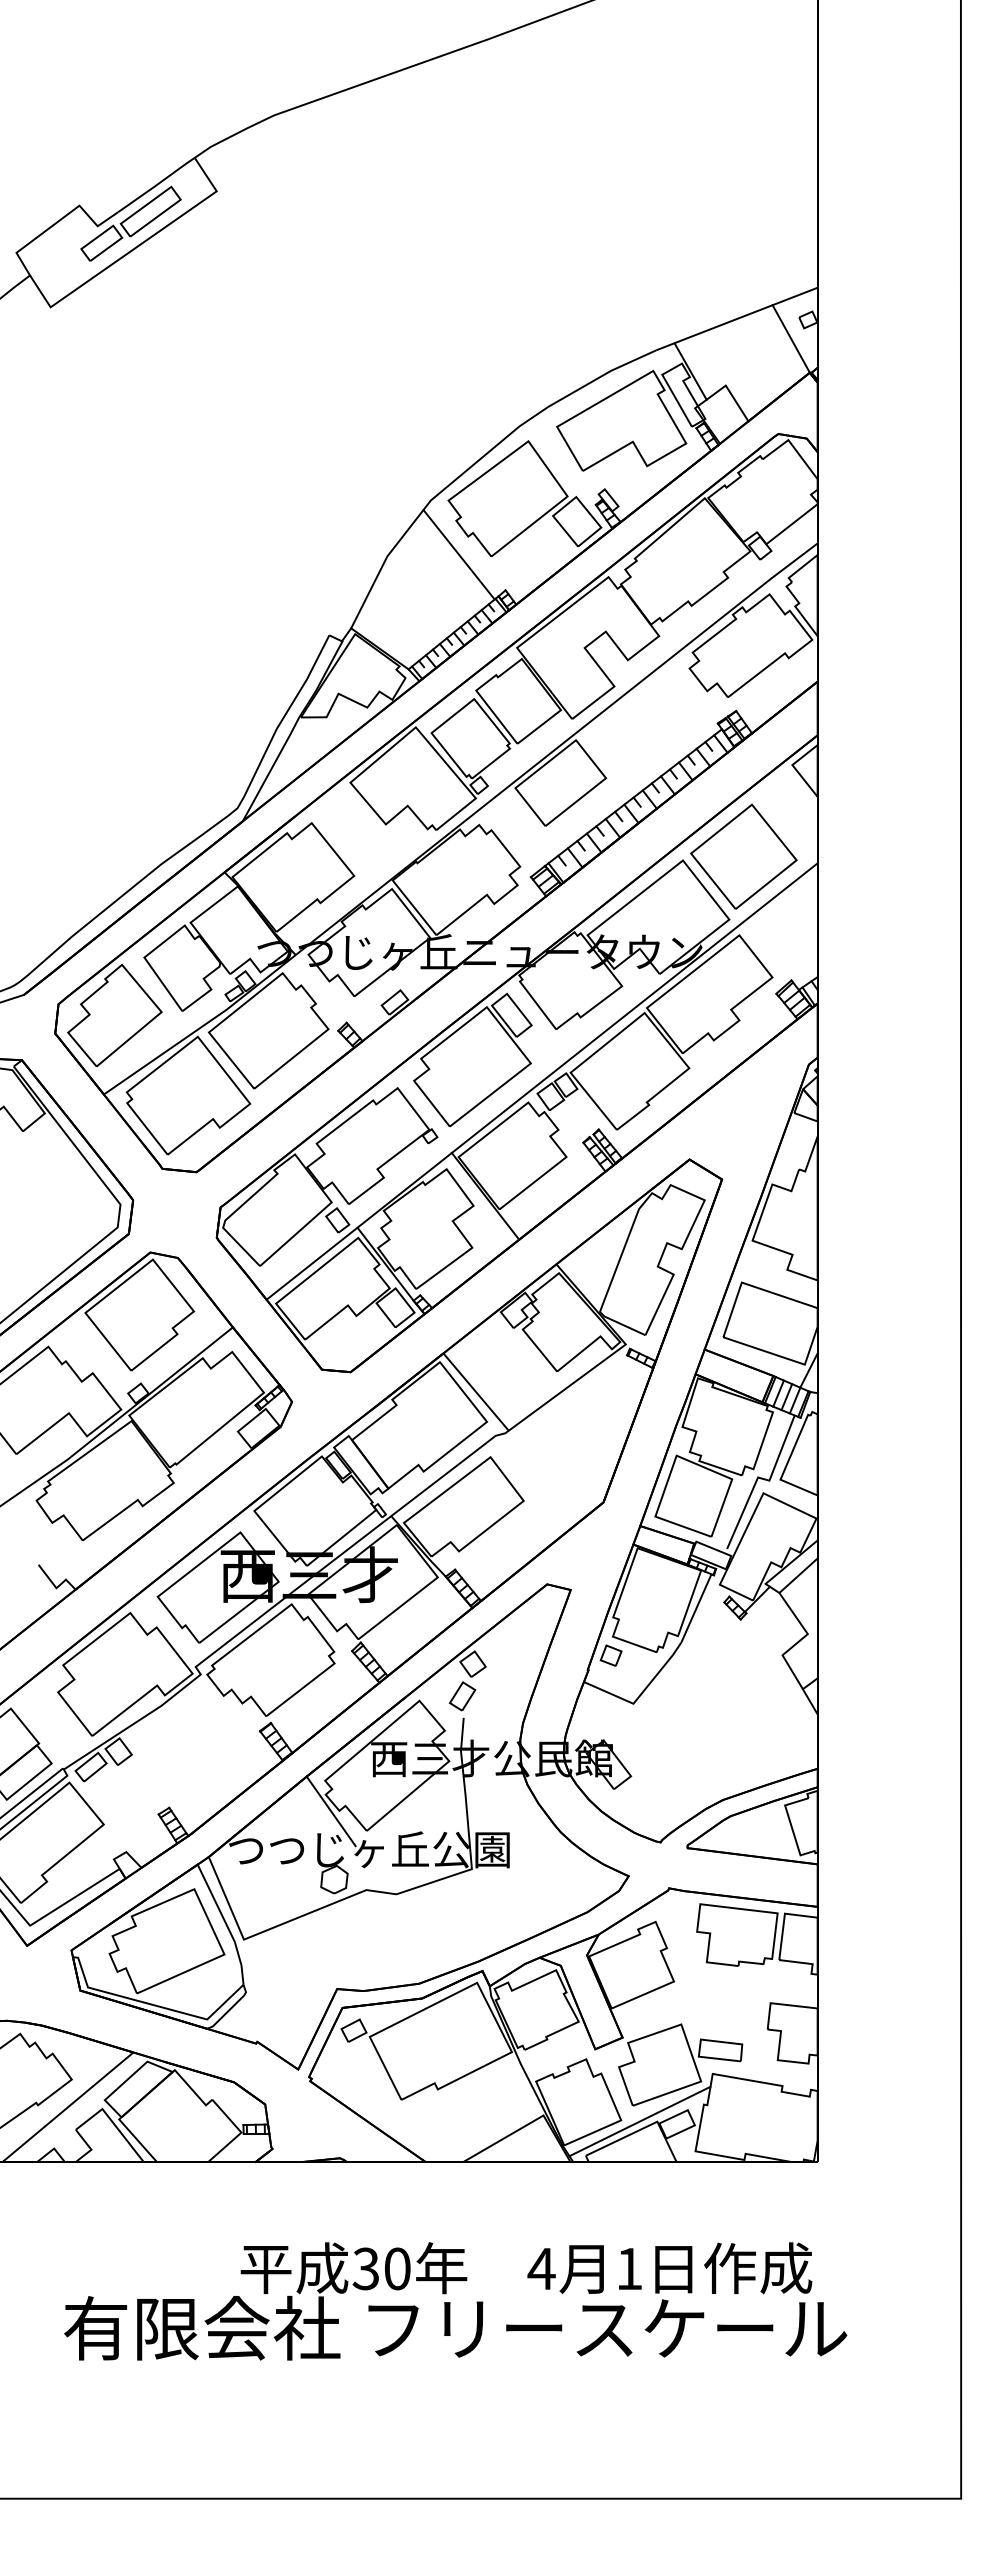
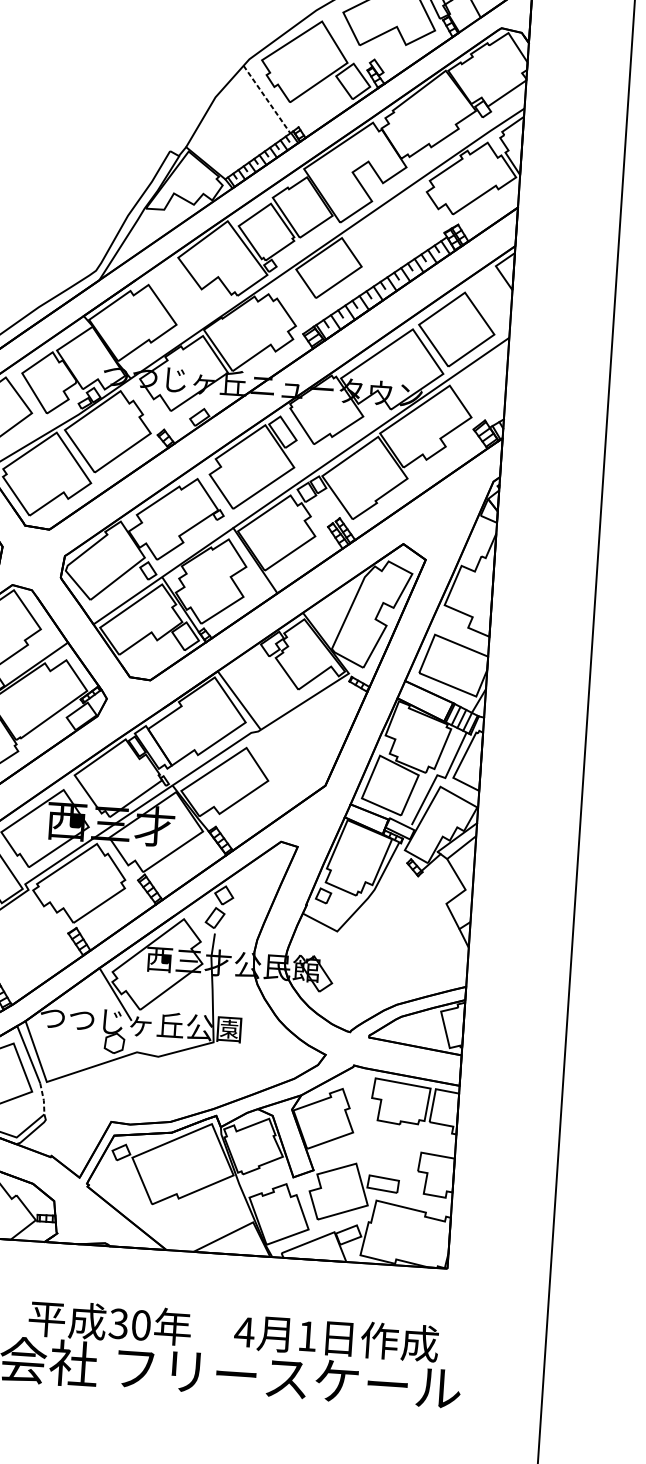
line: (459, 555) -> (267, 100), solid -> dashed
line: (240, 1963) -> (43, 1098), solid -> dashed
line: (639, 2121) -> (321, 1231), removed

